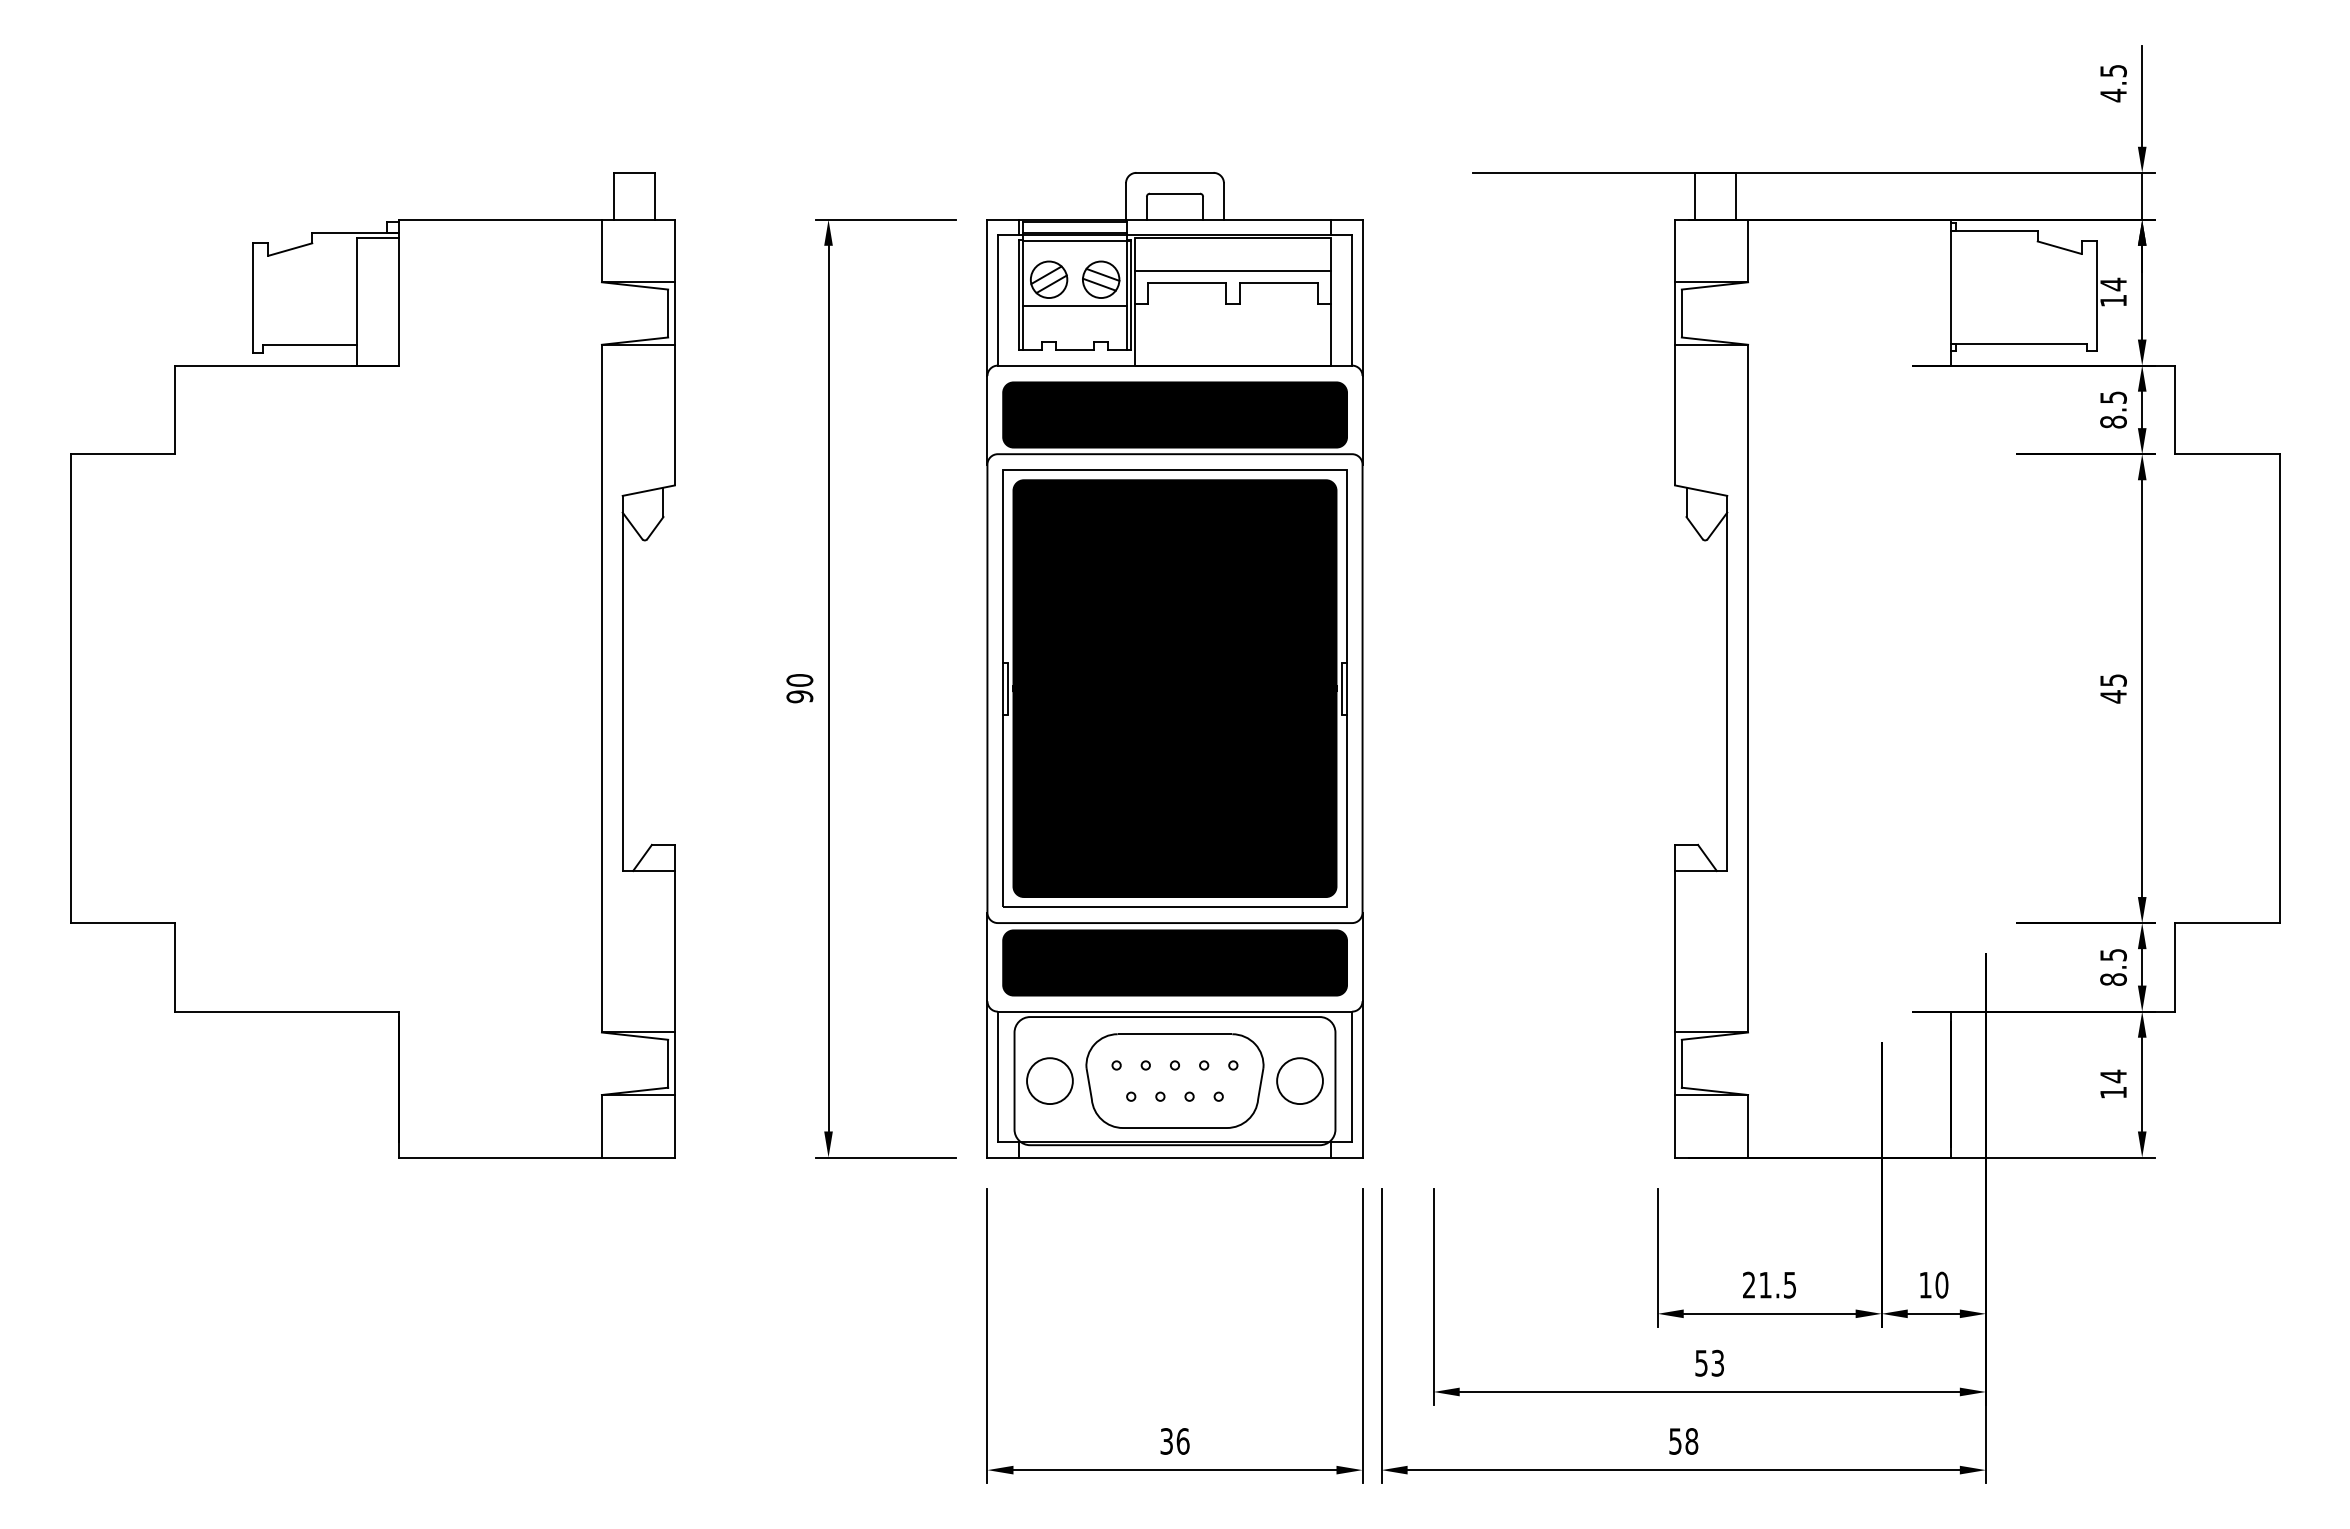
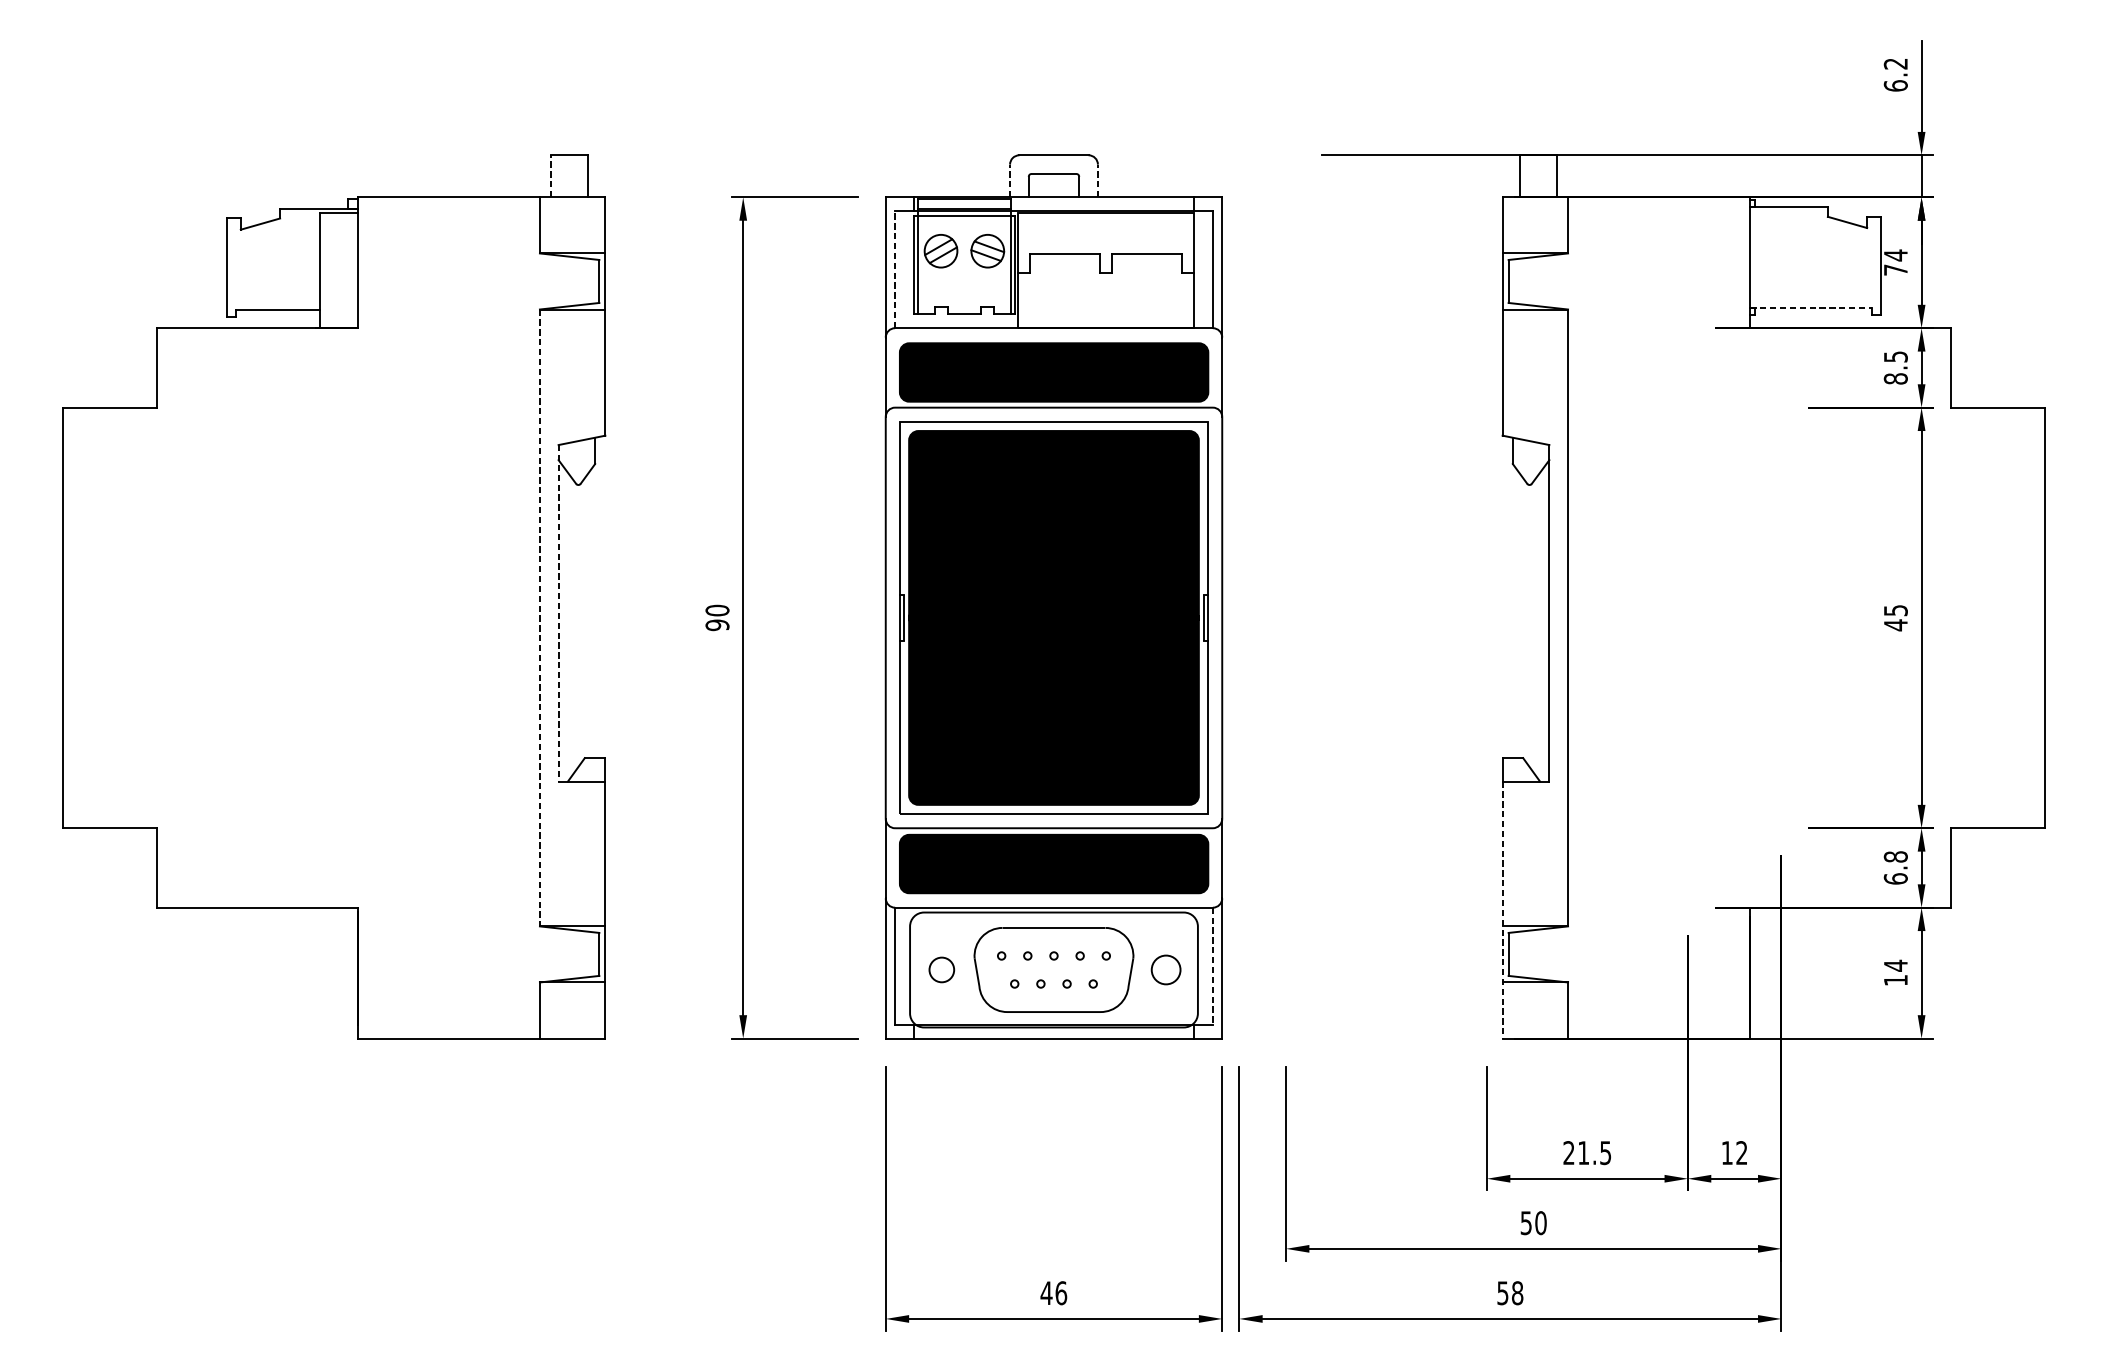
text: (2113, 83) -> (1895, 75), 4.5 -> 6.2
line: (614, 195) -> (551, 175), solid -> dashed
line: (1126, 201) -> (1010, 180), solid -> dashed
line: (1223, 201) -> (1097, 180), solid -> dashed
line: (1232, 270) -> (1105, 242), removed
line: (997, 300) -> (894, 269), solid -> dashed
text: (2113, 300) -> (1895, 269), 14 -> 74
line: (1075, 306) -> (964, 275), removed
line: (2019, 343) -> (1811, 308), solid -> dashed
line: (622, 683) -> (558, 613), solid -> dashed
line: (601, 688) -> (539, 617), solid -> dashed
text: (2113, 966) -> (1895, 867), 8.5 -> 6.8
line: (1675, 1014) -> (1502, 910), solid -> dashed
line: (1352, 1077) -> (1213, 966), solid -> dashed
circle: (1049, 1080) -> (941, 969), size x0.6
circle: (1299, 1080) -> (1165, 969), size x0.7
text: (1941, 1284) -> (1741, 1152), 10 -> 12
text: (1717, 1362) -> (1540, 1222), 53 -> 50
text: (1166, 1441) -> (1046, 1293), 36 -> 46

